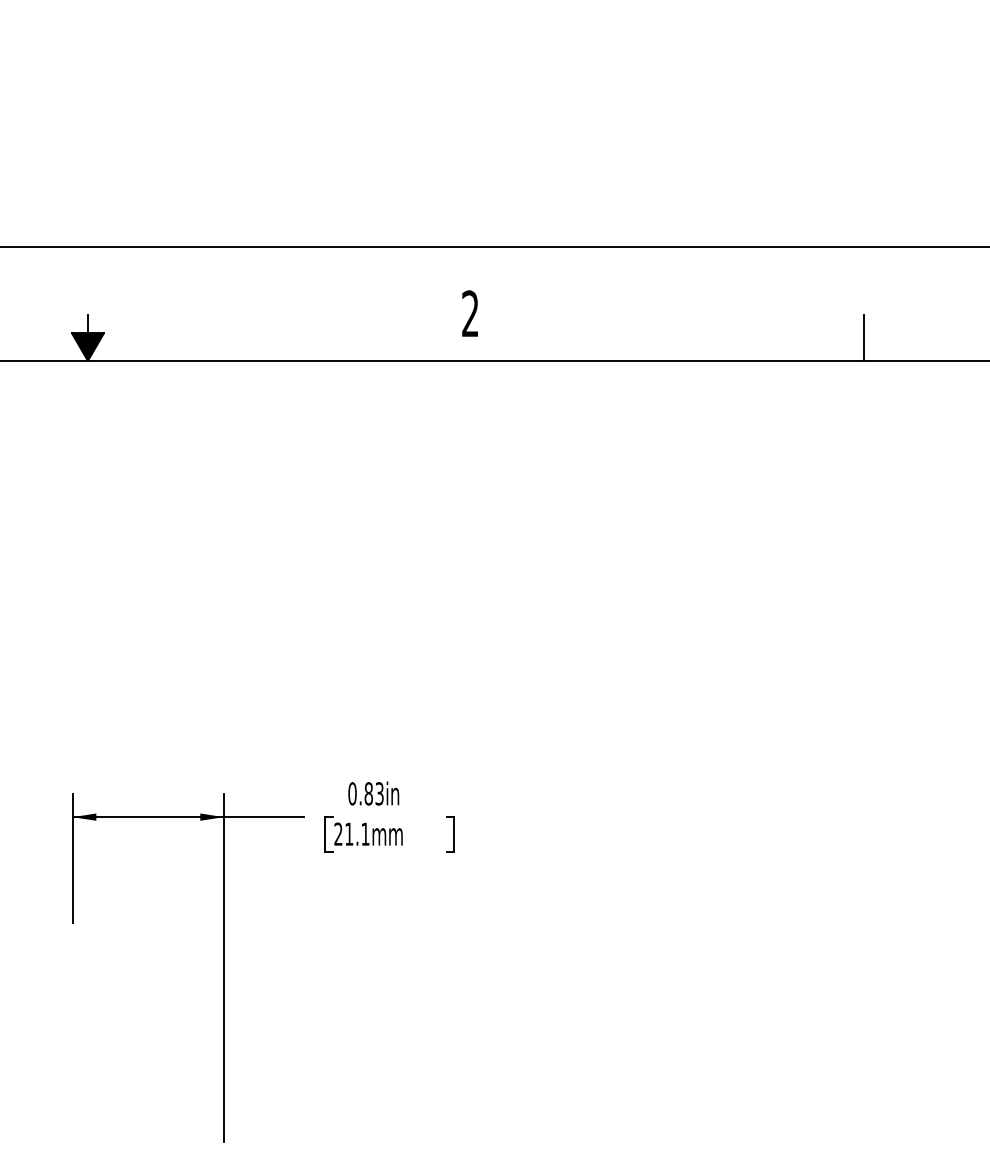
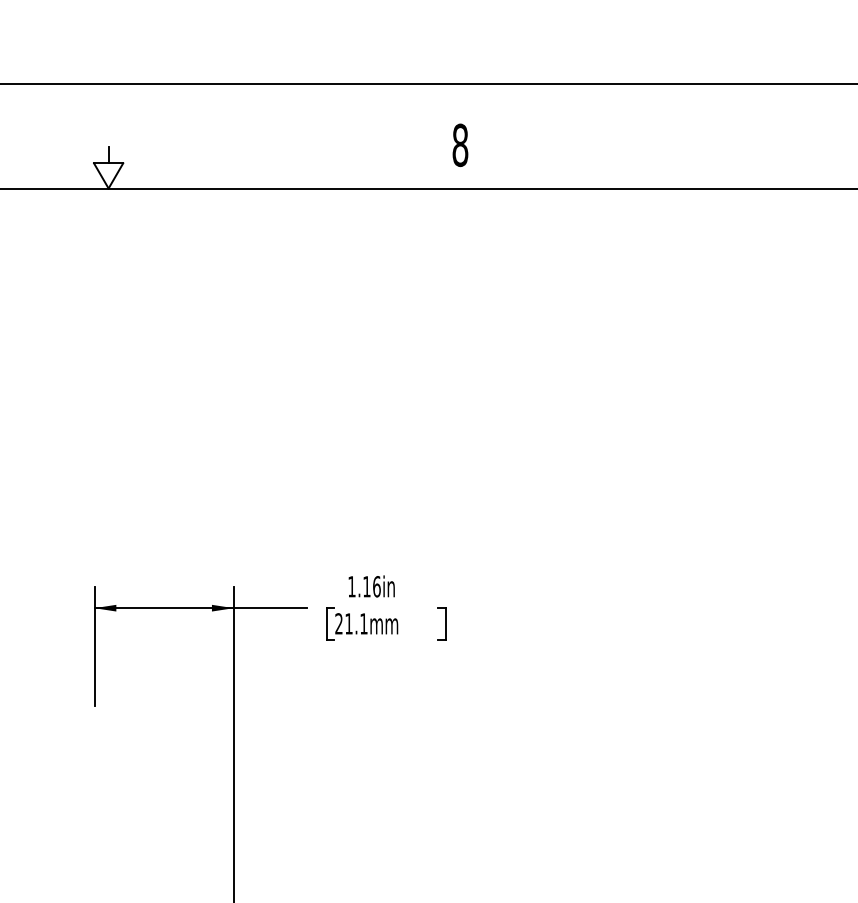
text: (470, 313) -> (460, 144), 2 -> 8
line: (864, 337) -> (822, 167), removed
fill: (87, 346) -> (108, 175), removed
text: (365, 793) -> (363, 586), 0.83in -> 1.16in

